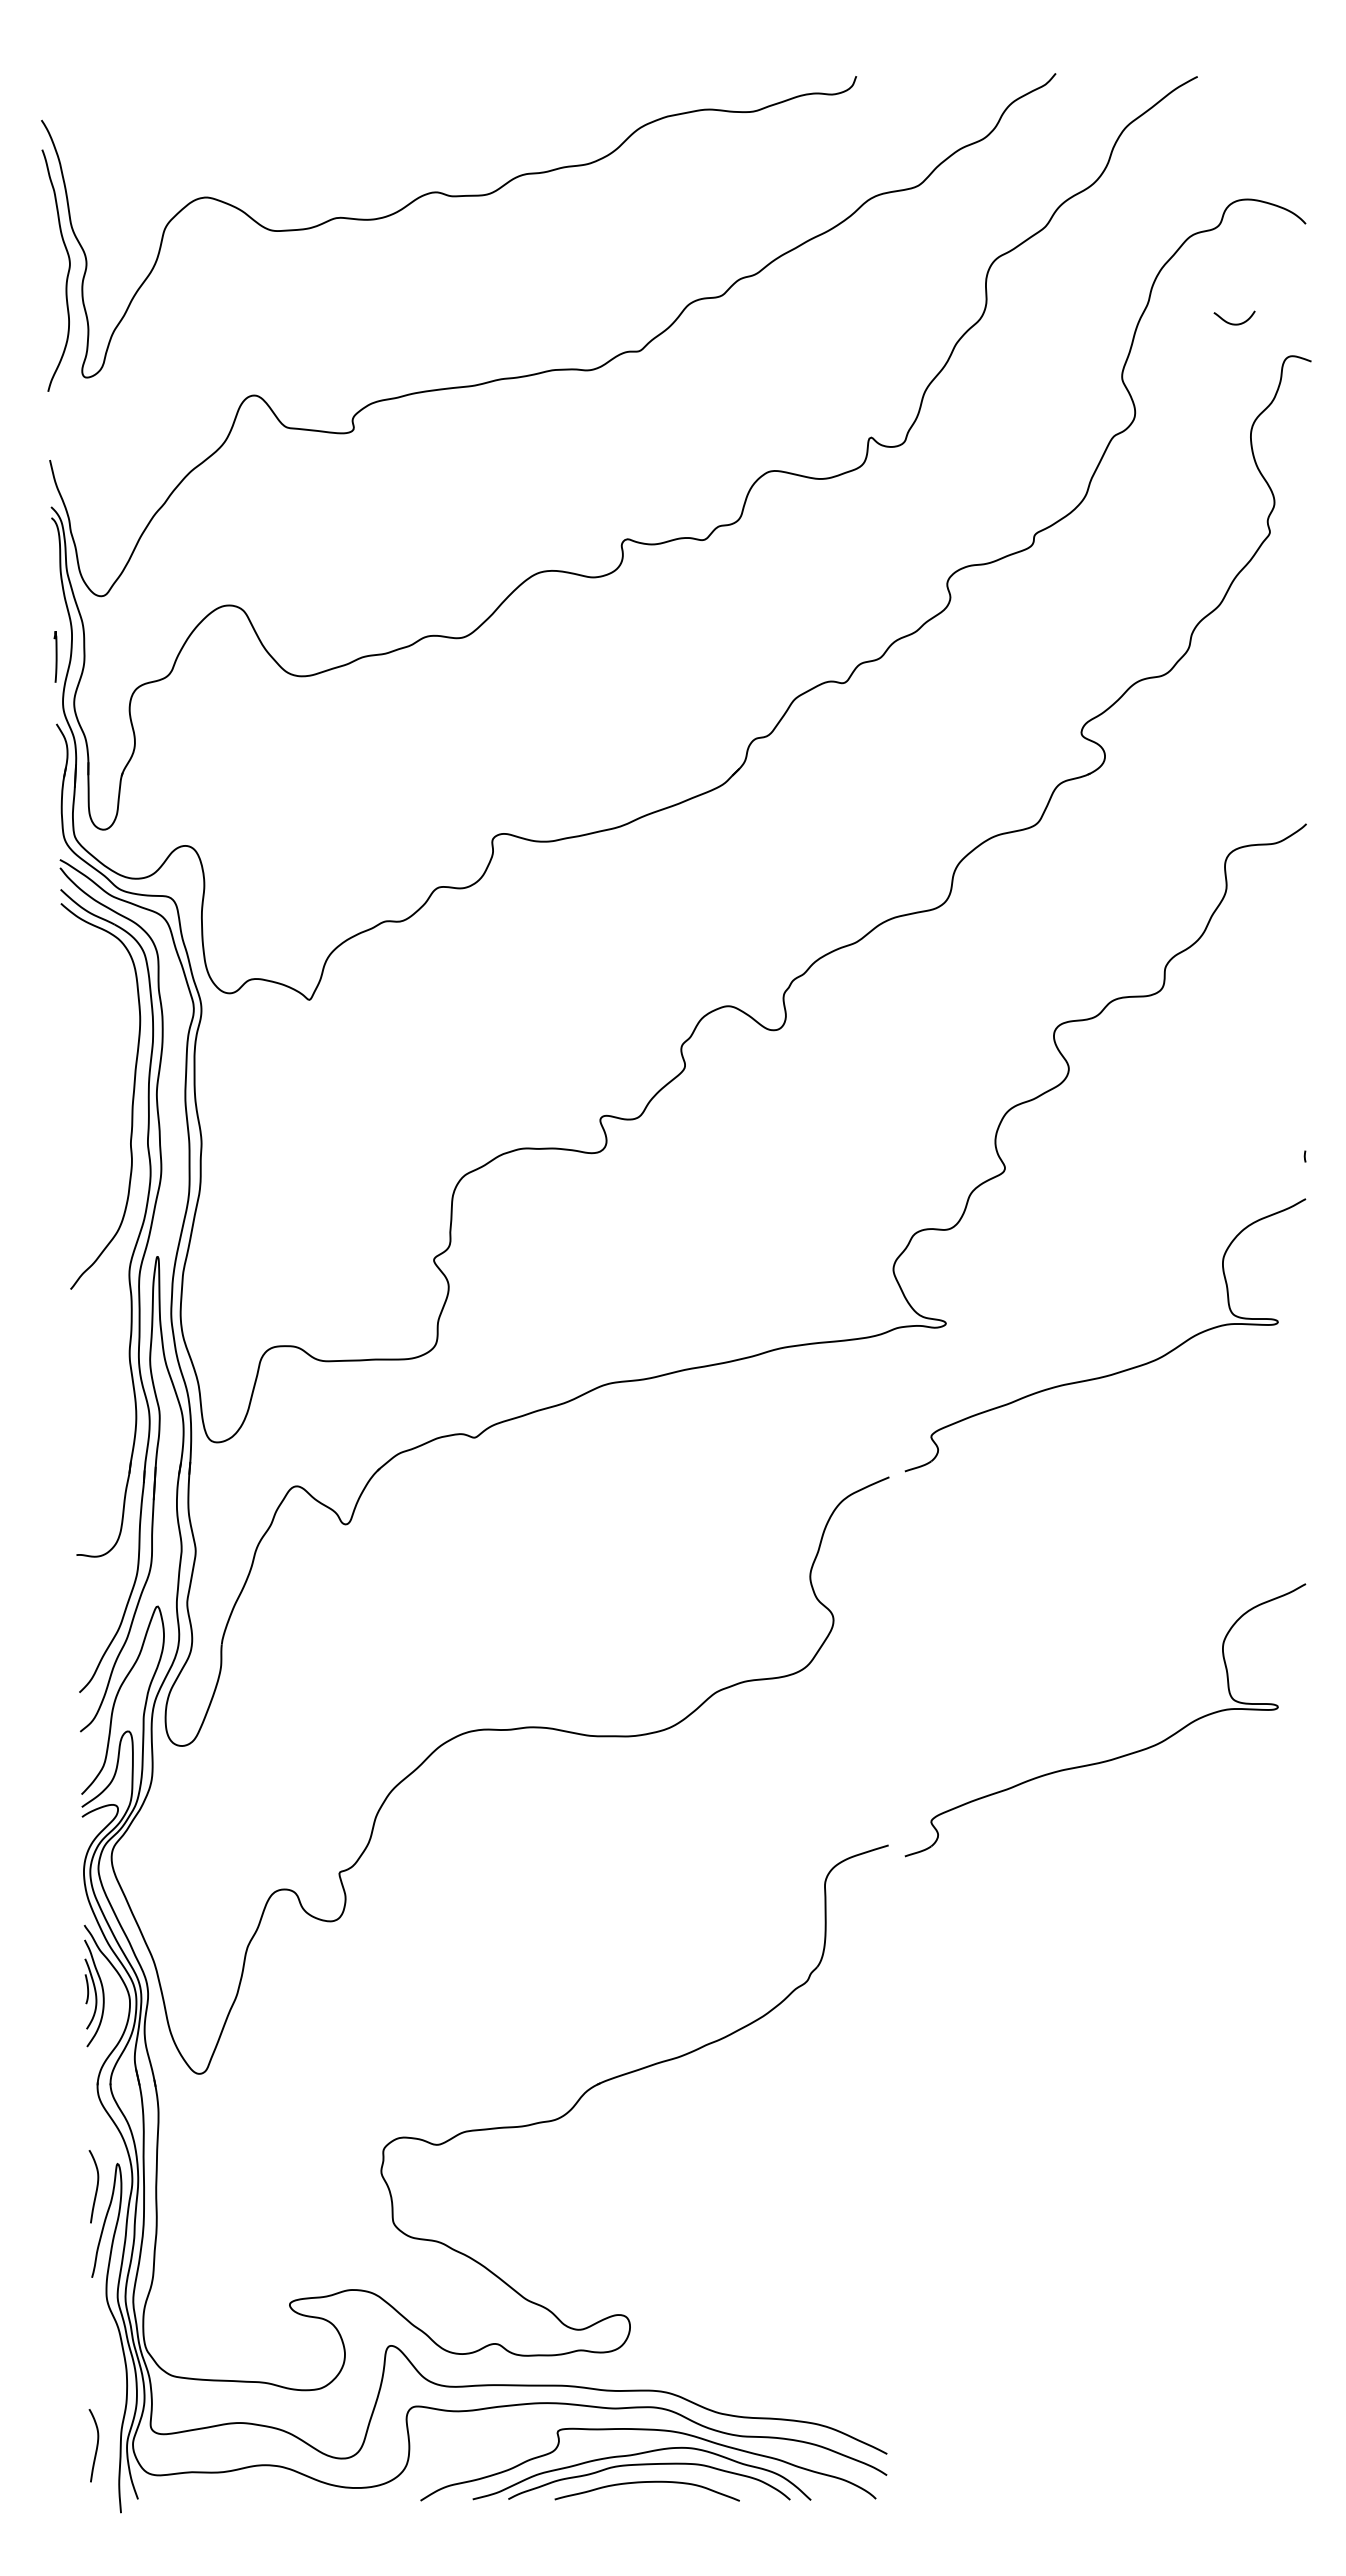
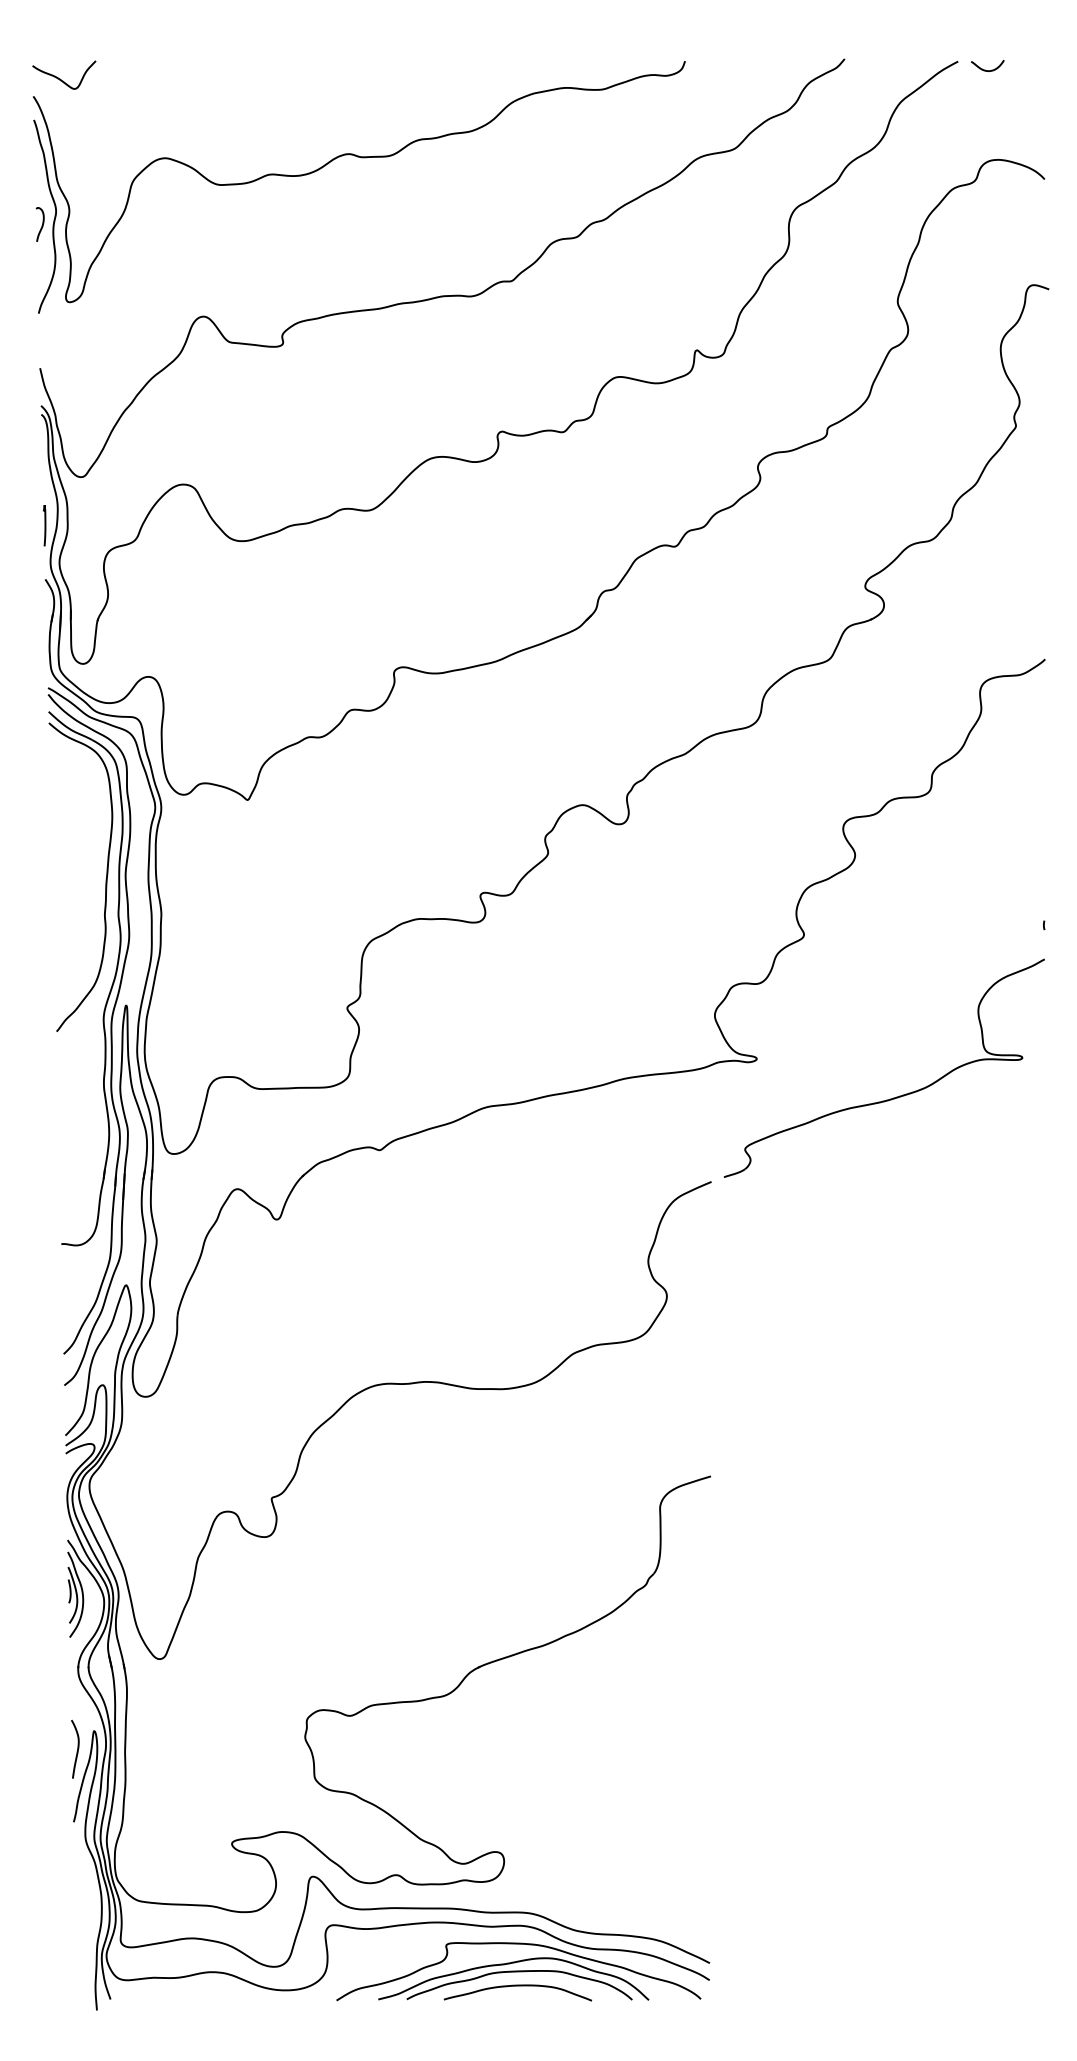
curve: (75, 98) -> (60, 79), added
curve: (52, 280) -> (42, 224), added
curve: (1234, 323) -> (987, 70), moved
part: (1118, 1756) -> (894, 1405), removed
curve: (96, 2445) -> (77, 1956), removed

